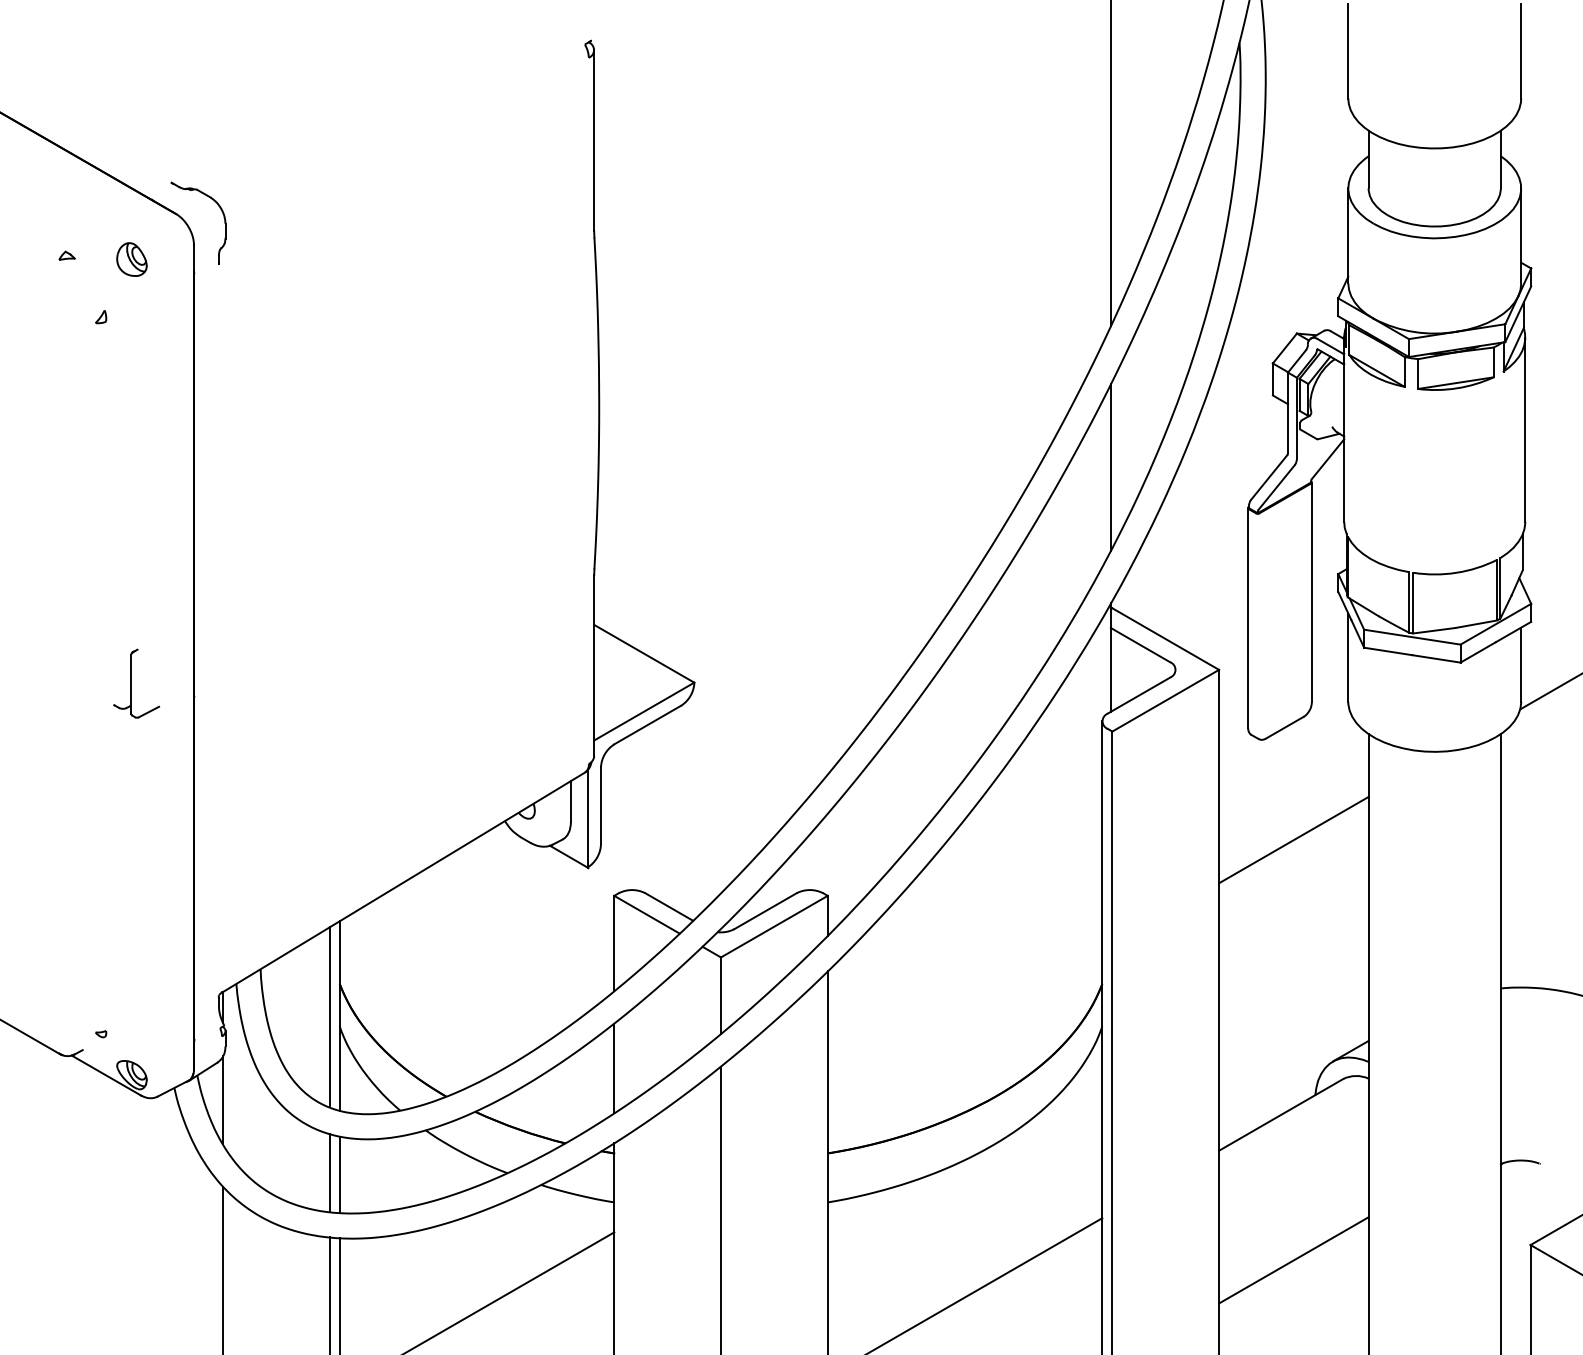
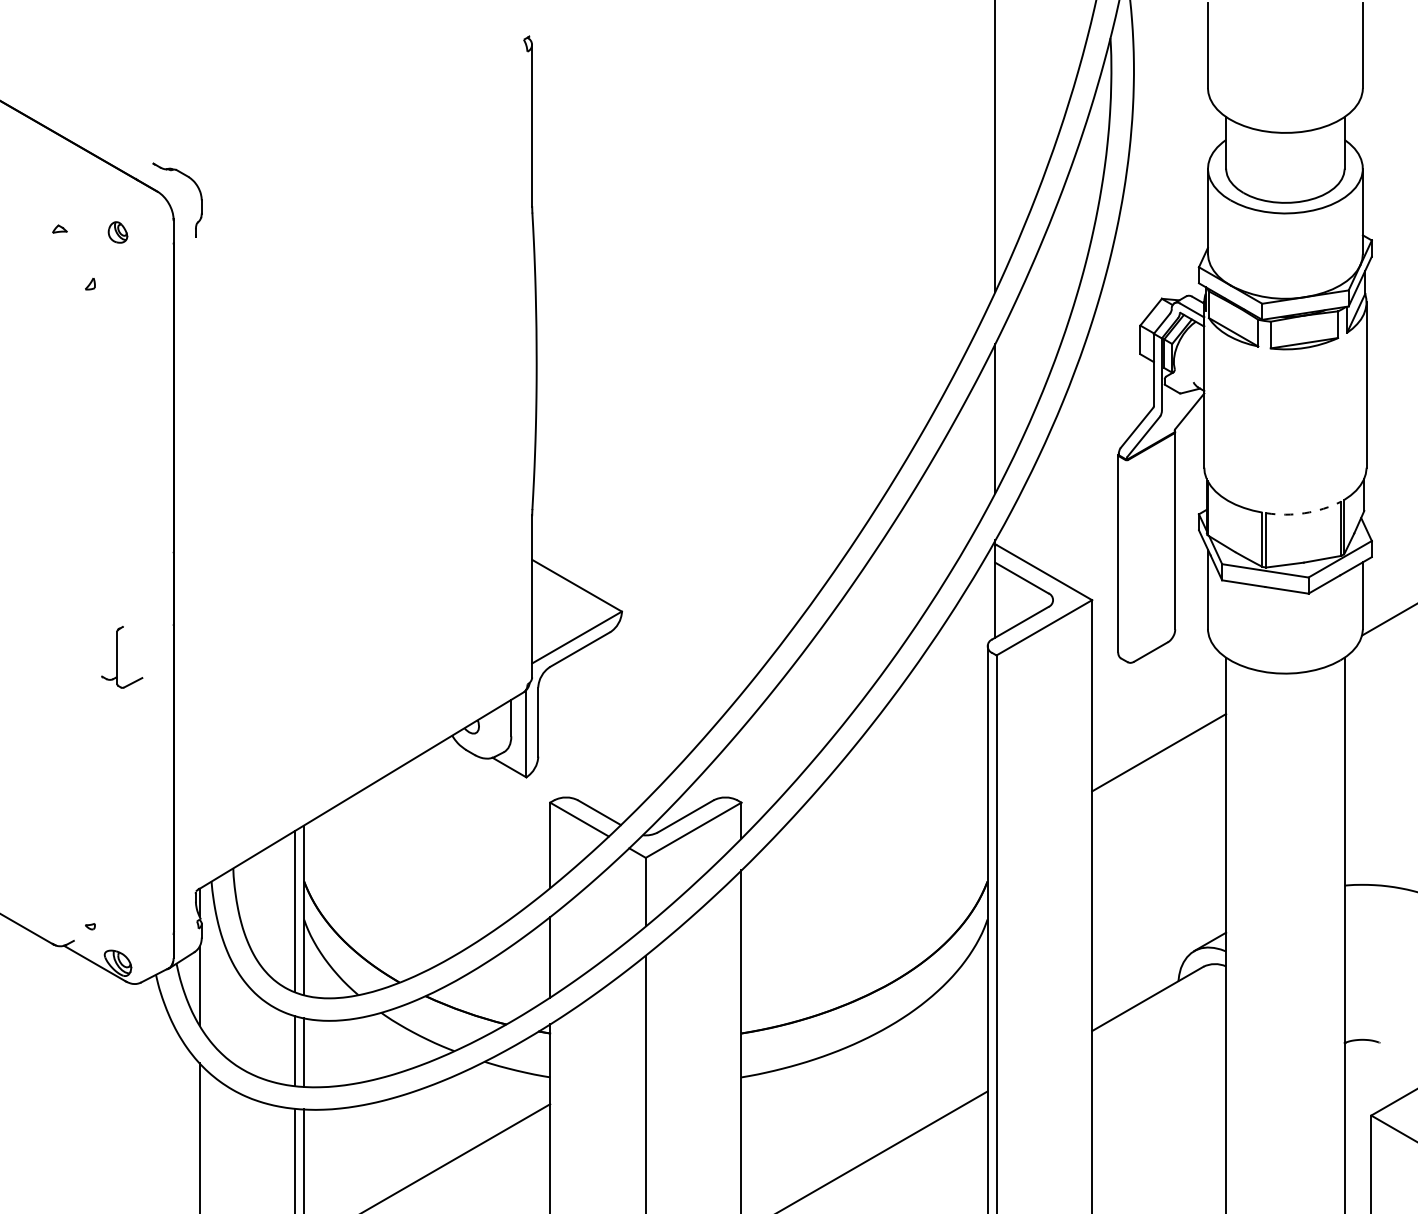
part: (131, 259) -> (117, 232), size x0.7
arc: (1456, 572) -> (1304, 512), solid -> dashed
part: (136, 683) -> (122, 657), moved
line: (1293, 1260) -> (1158, 1129), removed

